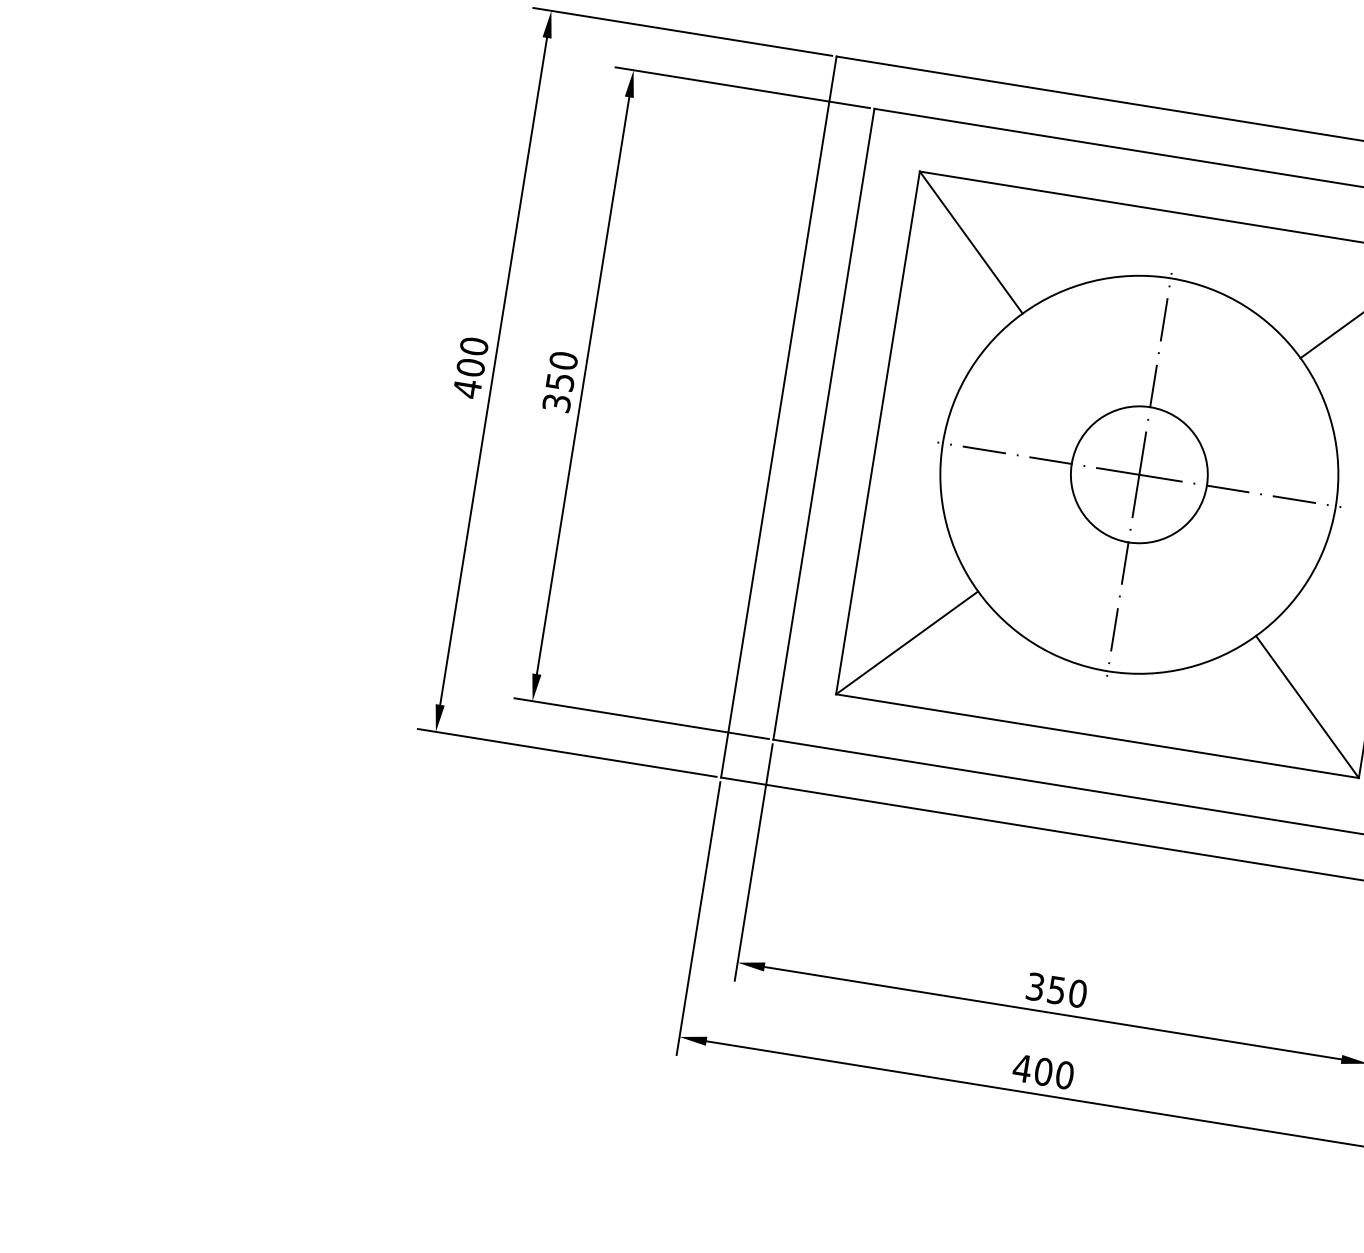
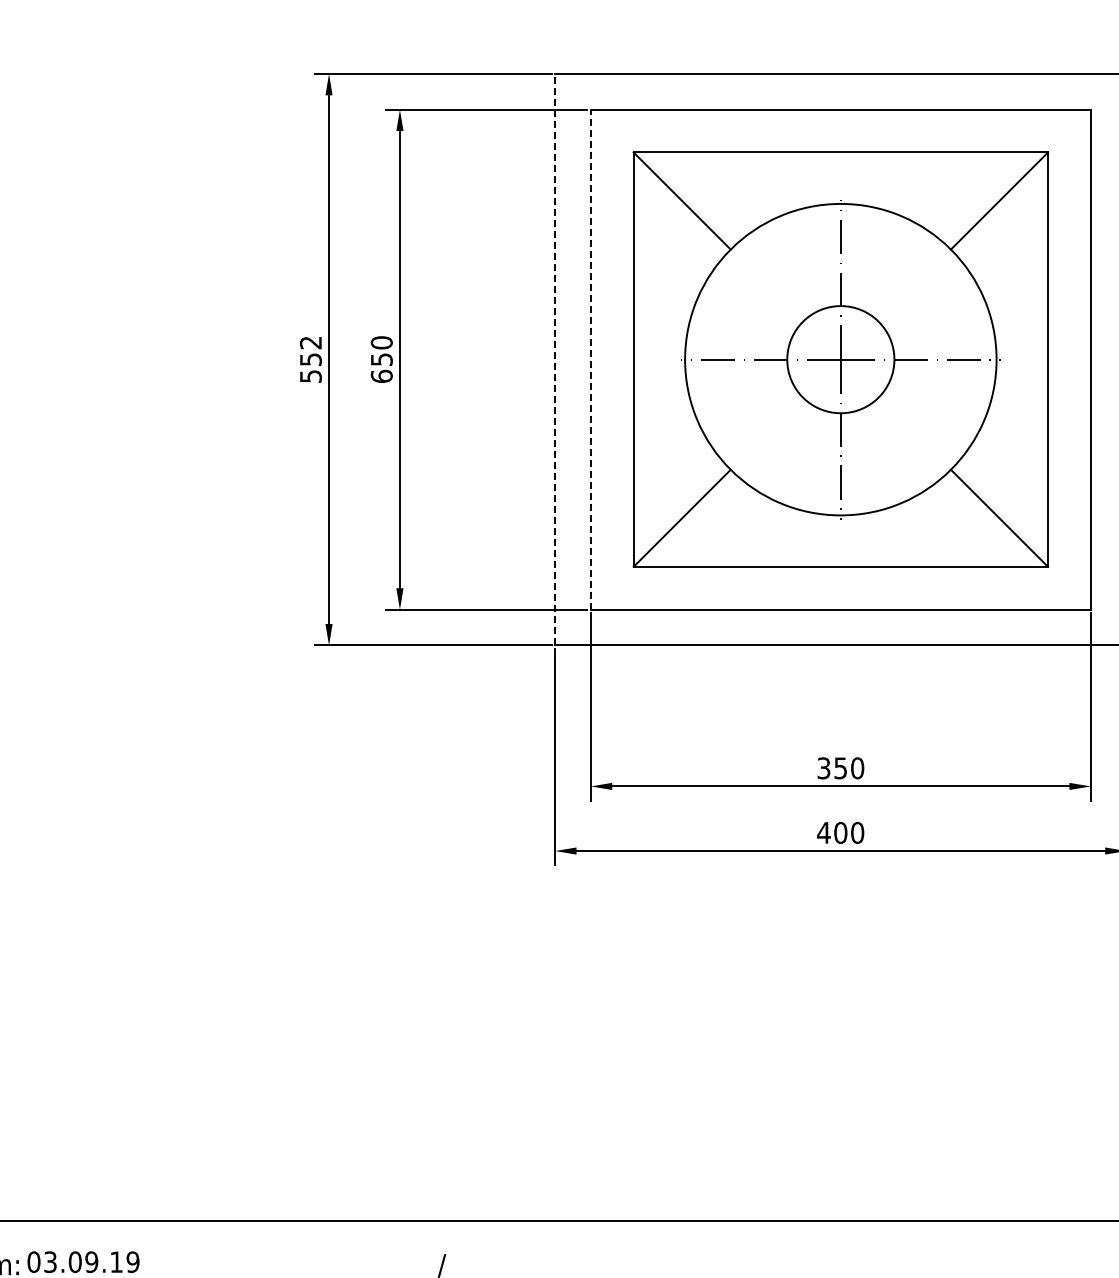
text: (470, 367) -> (310, 359), 400 -> 552
text: (556, 401) -> (381, 375), 350 -> 650
line: (779, 416) -> (555, 359), solid -> dashed
line: (823, 423) -> (590, 359), solid -> dashed

